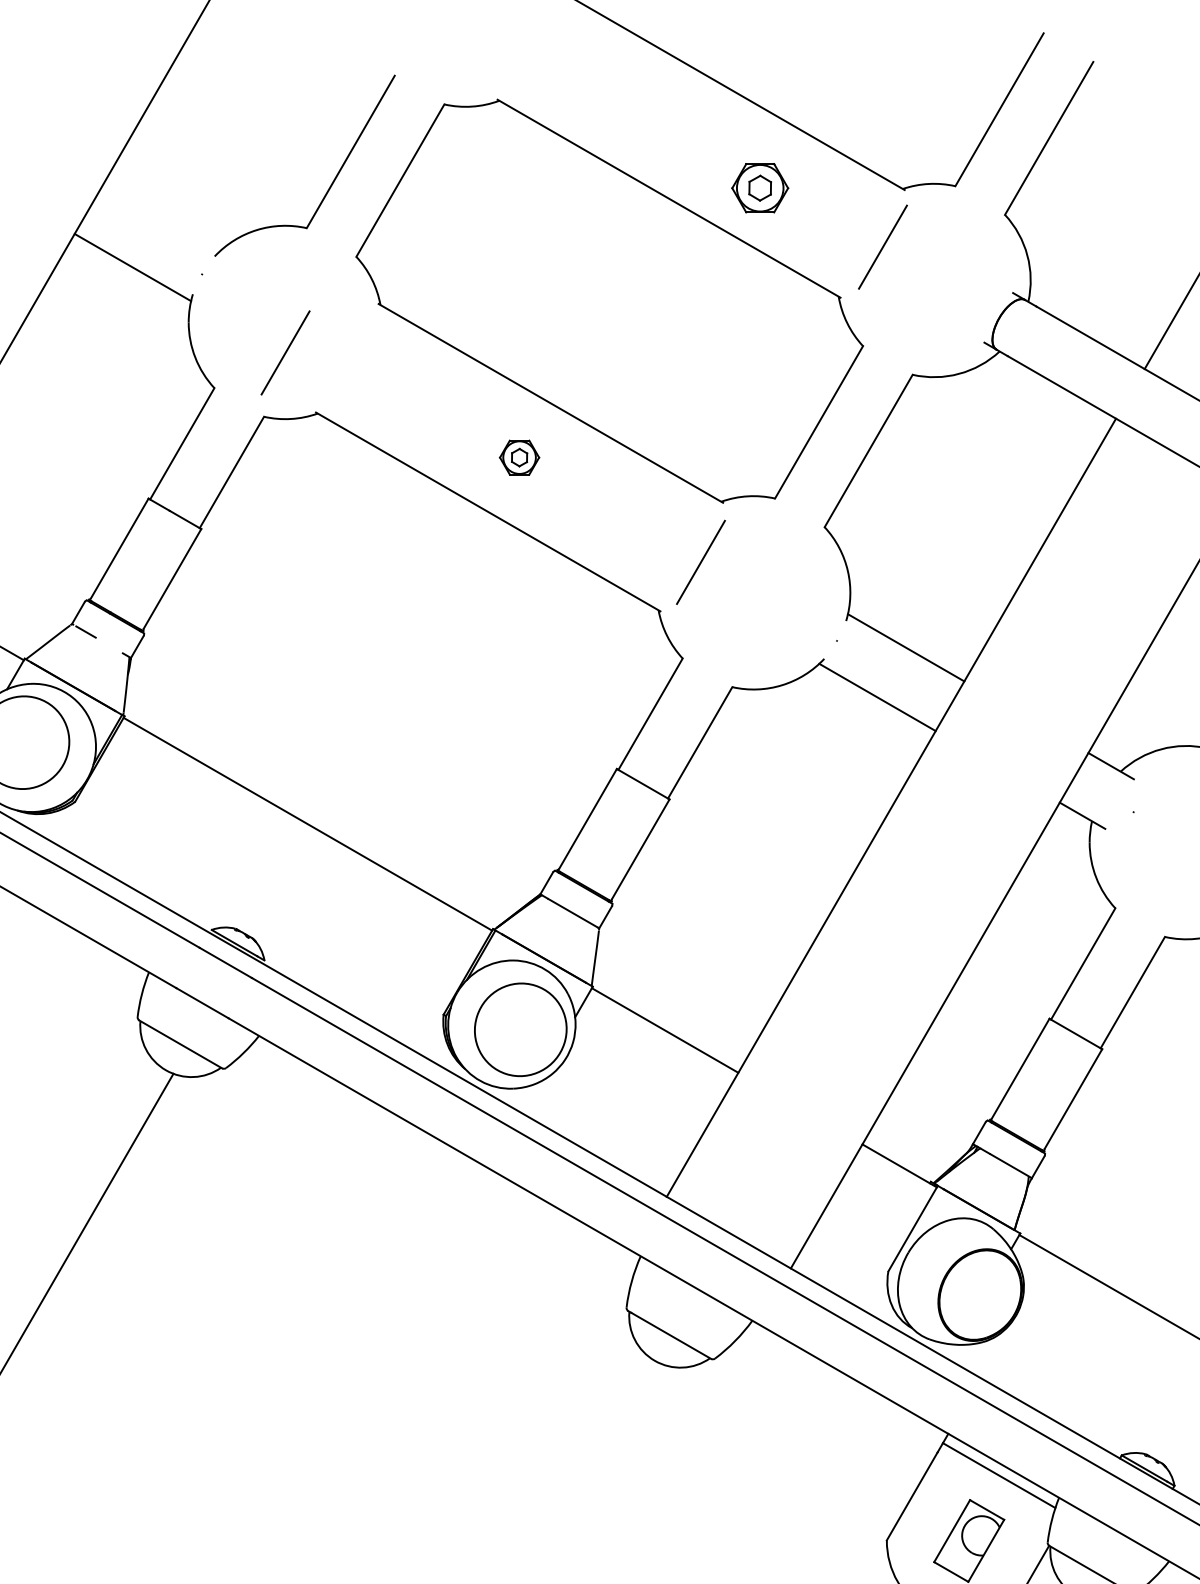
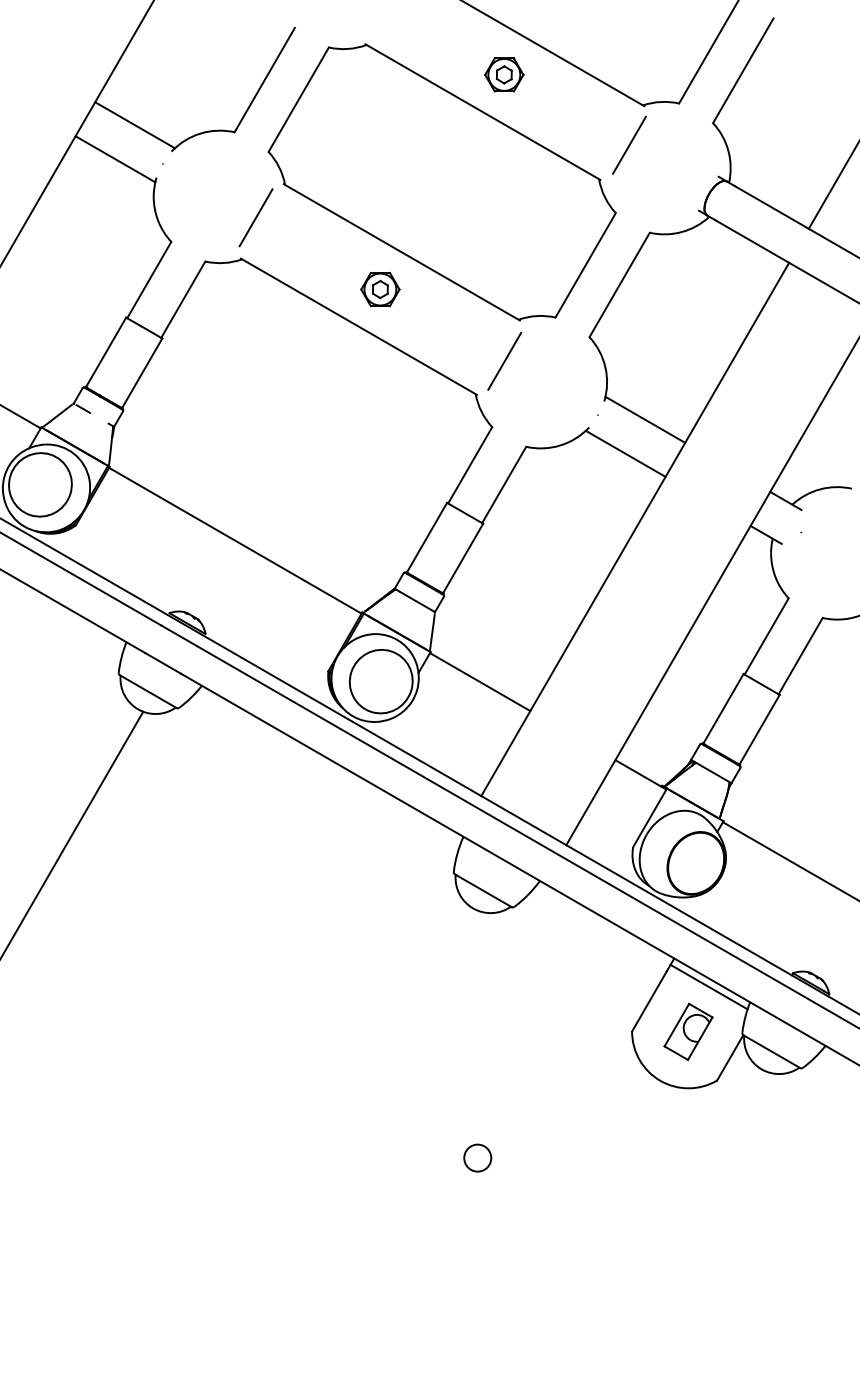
part: (760, 187) -> (504, 74), moved
line: (160, 218) -> (134, 125), added
line: (284, 352) -> (255, 217), moved
part: (519, 457) -> (380, 289), size x1.43

